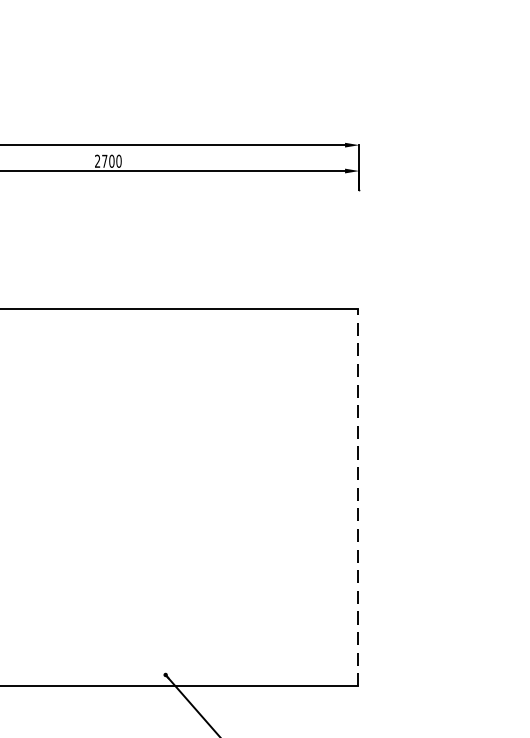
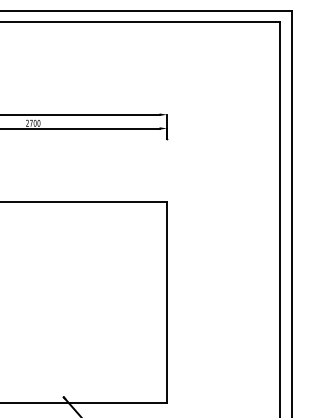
line: (358, 497) -> (166, 302), dashed -> solid

